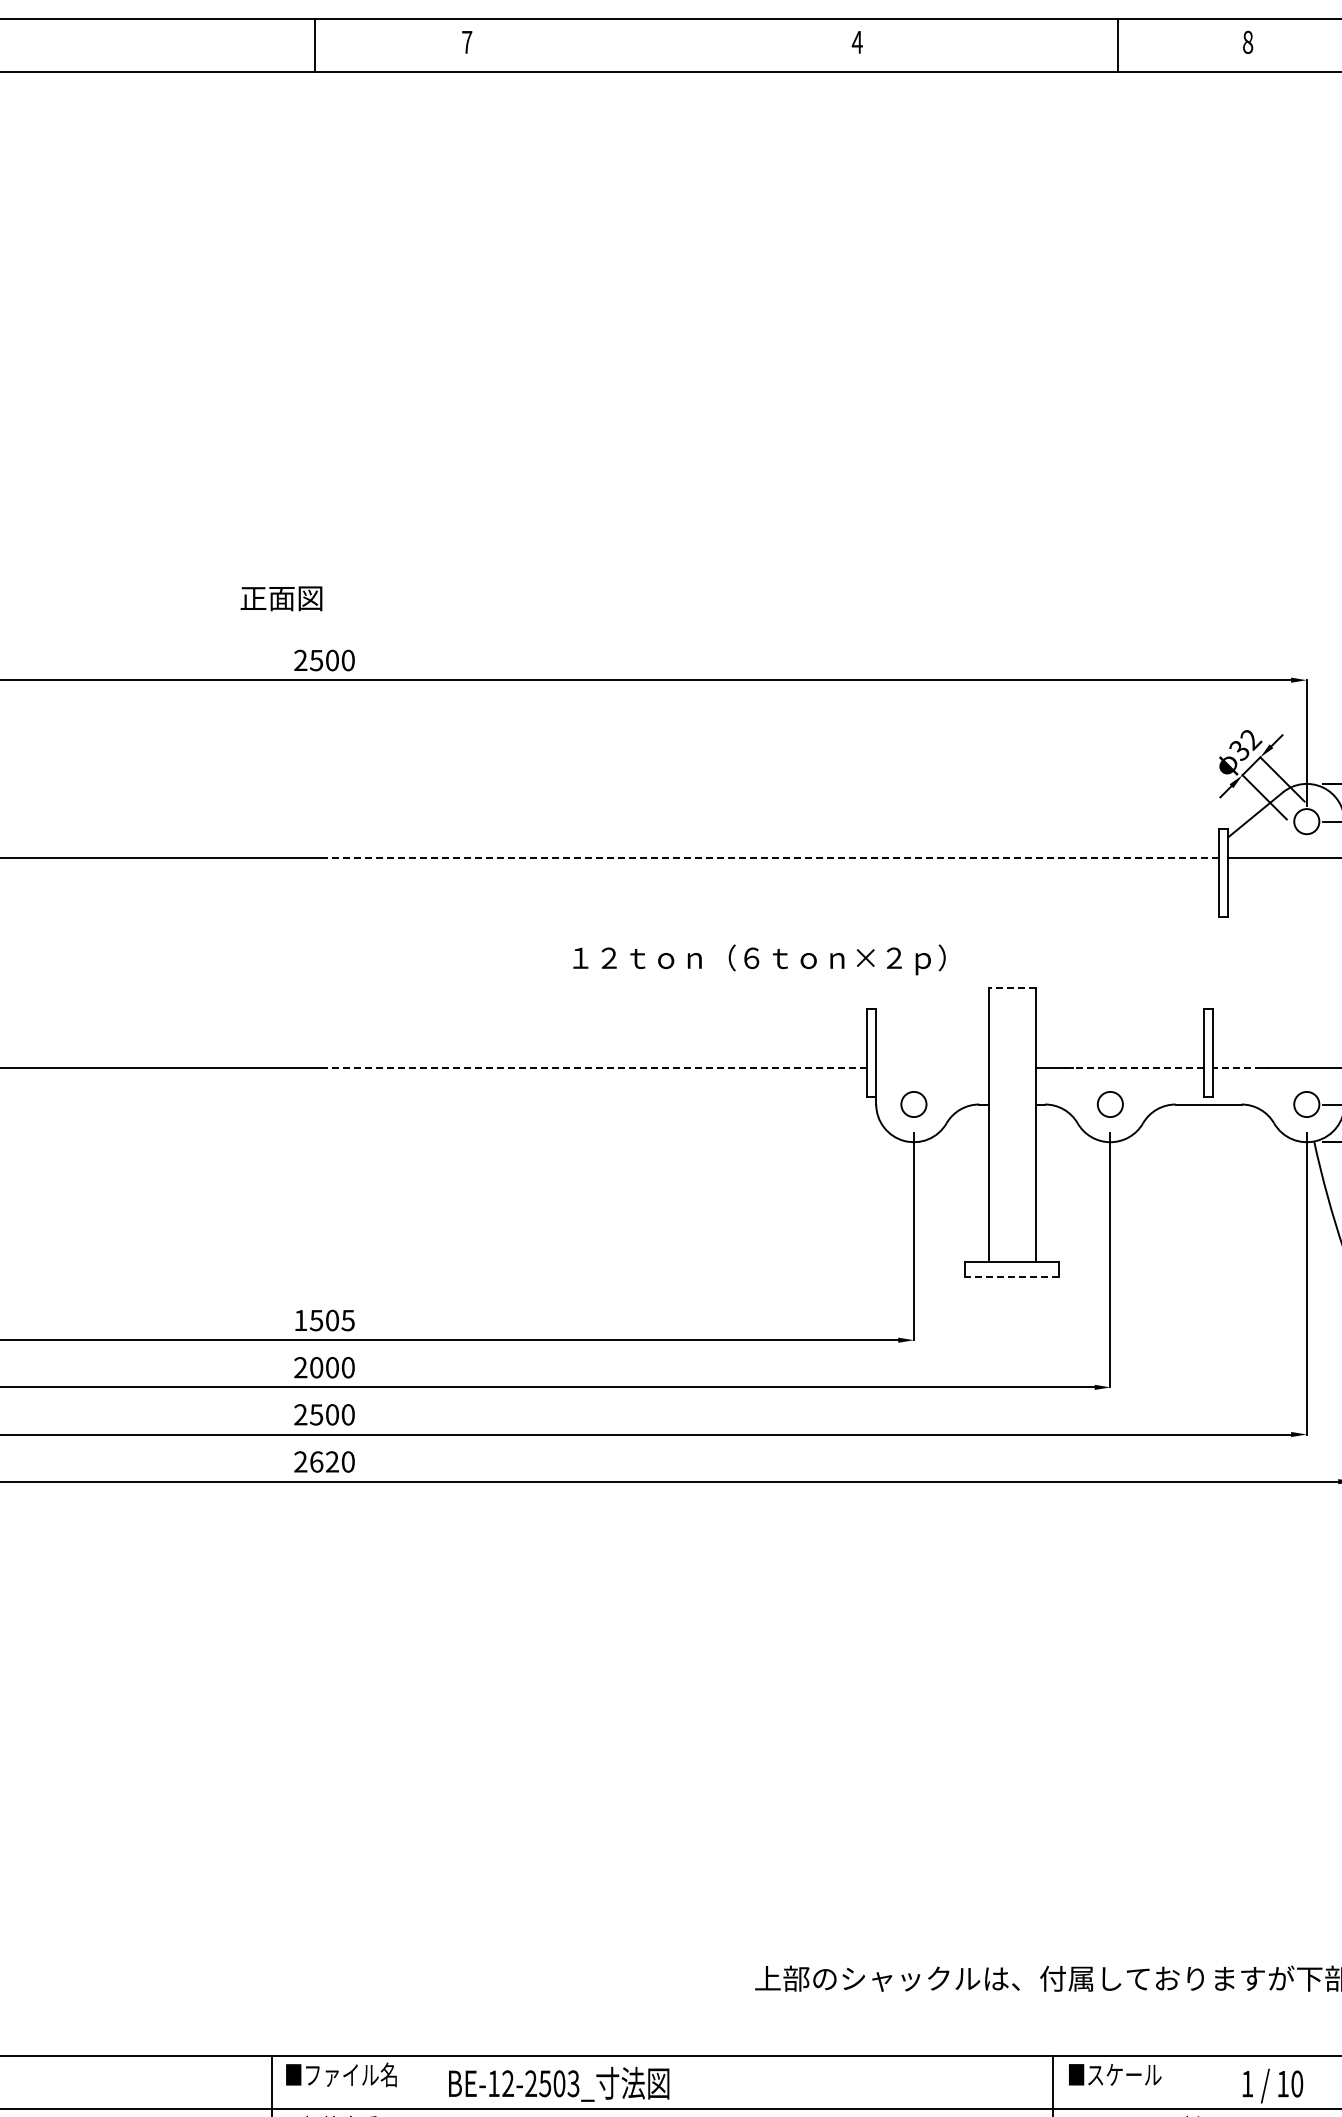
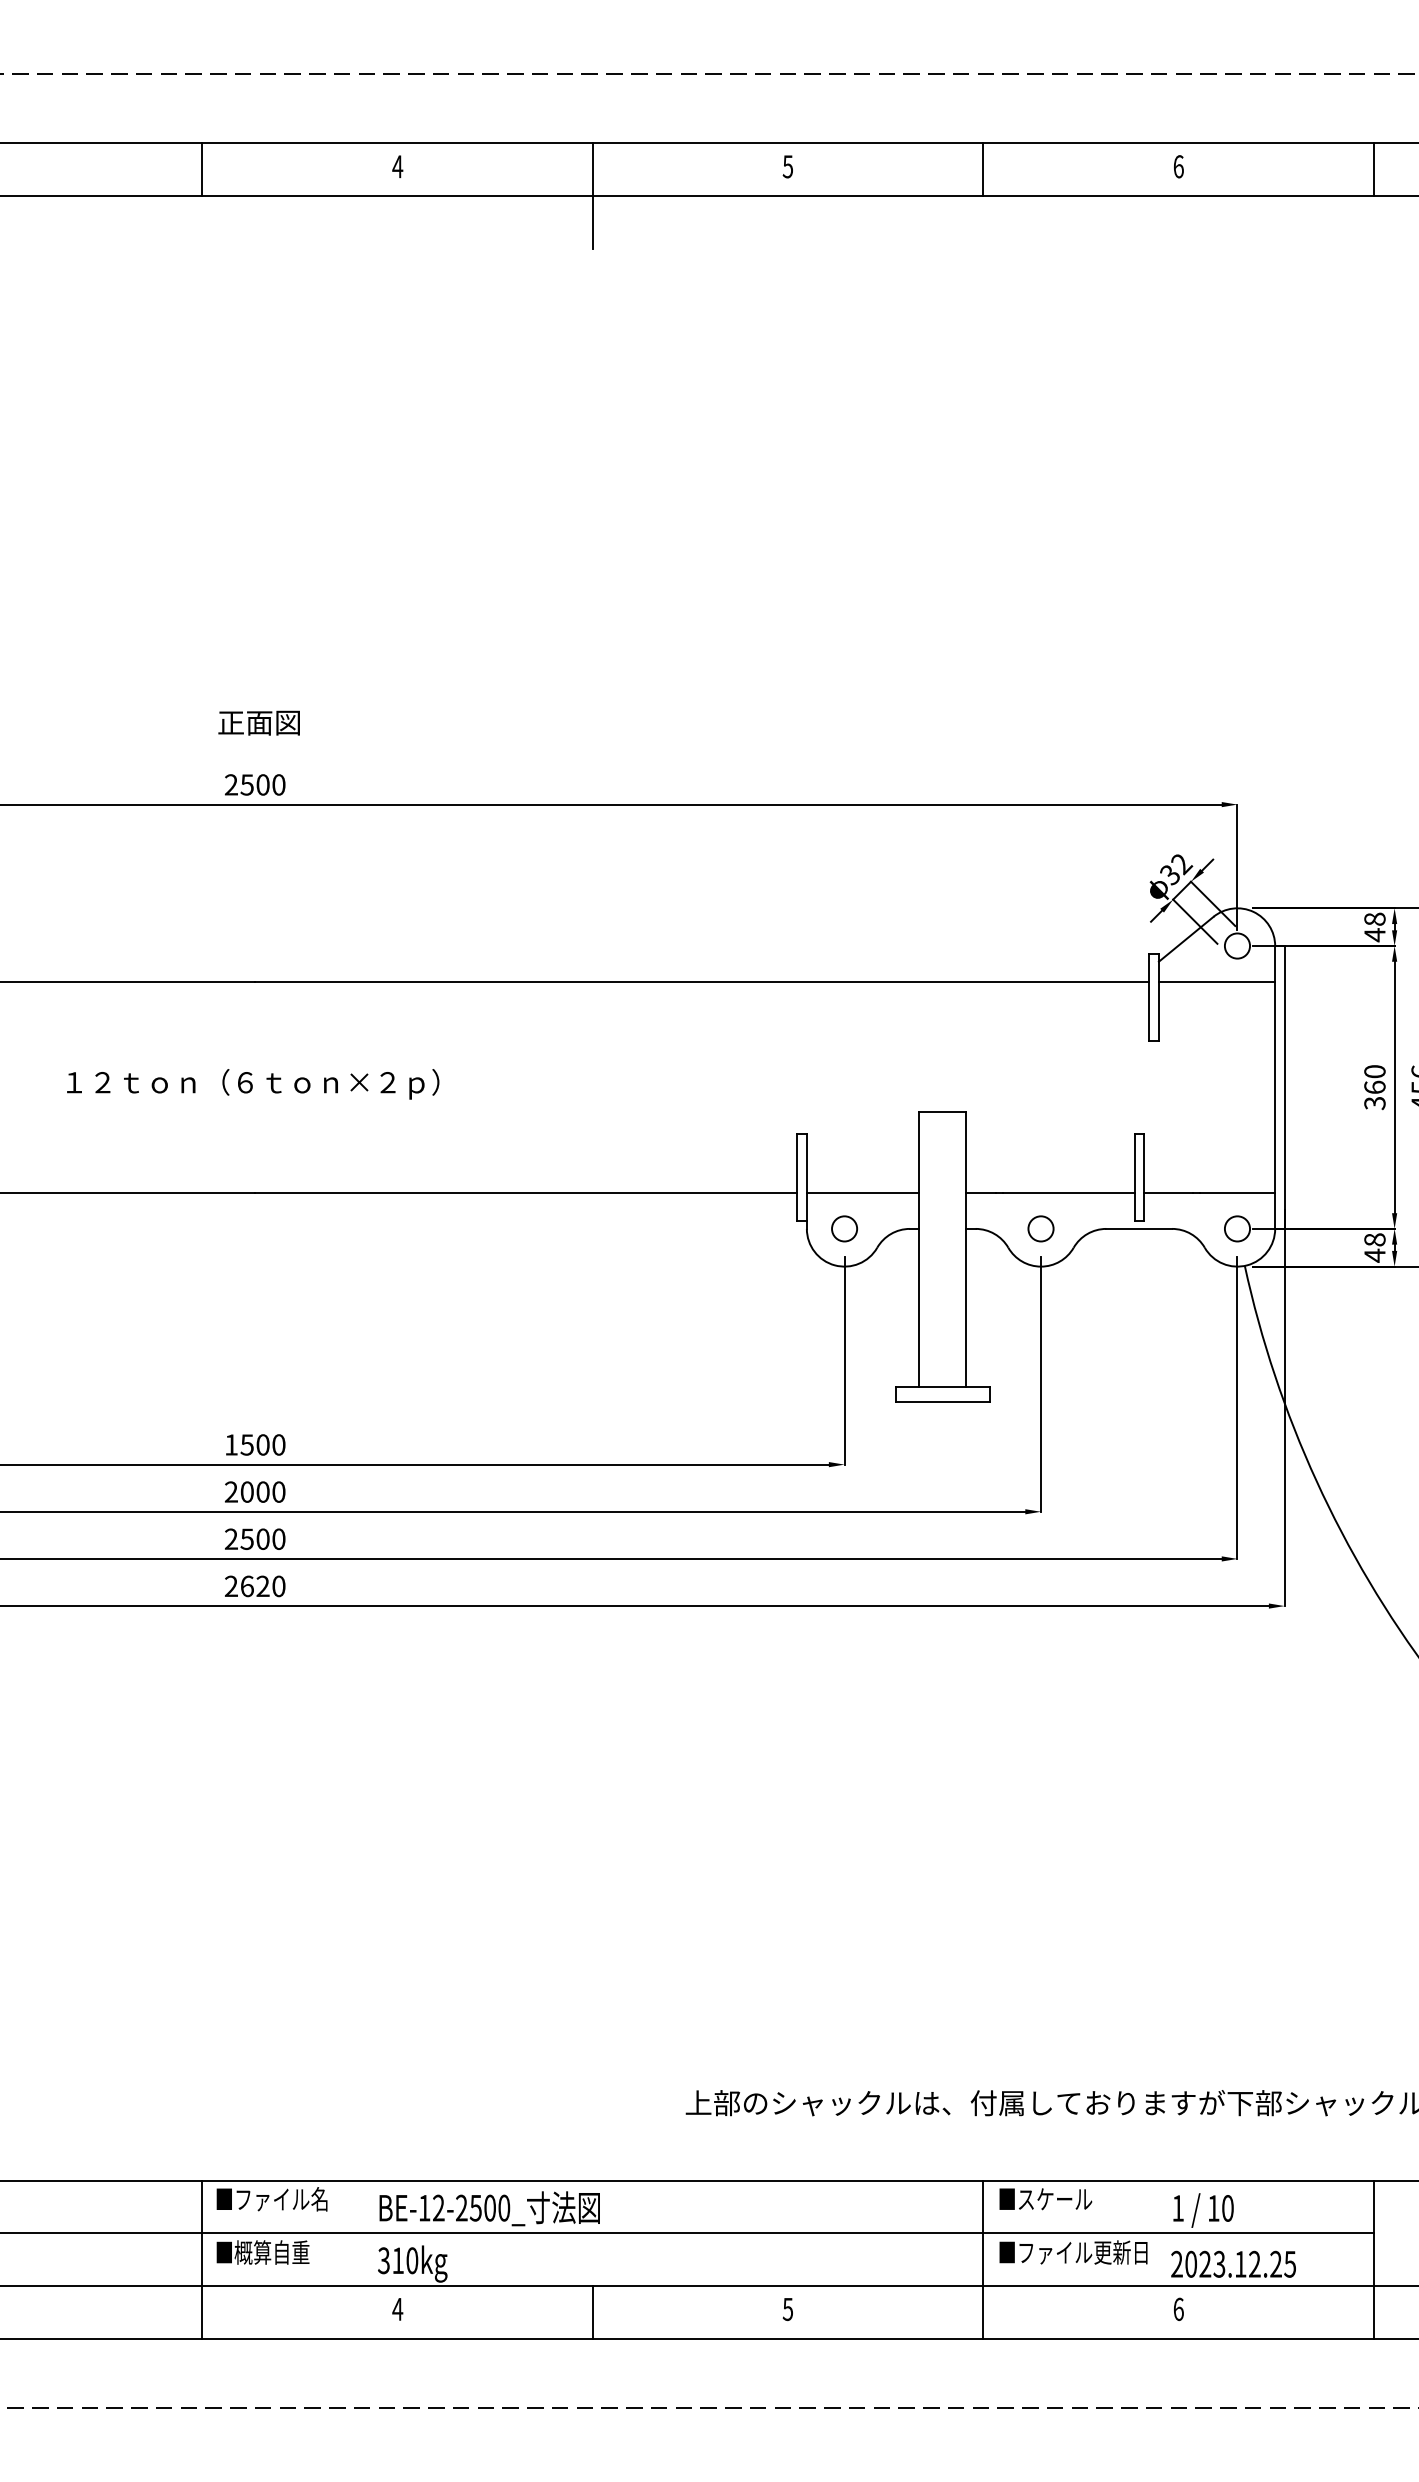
text: (466, 42) -> (397, 166), 7 -> 4
text: (856, 42) -> (787, 166), 4 -> 5
text: (1247, 42) -> (1178, 166), 8 -> 6
line: (314, 45) -> (202, 169), moved
line: (1117, 45) -> (983, 169), moved
line: (661, 71) -> (592, 195), added
text: (280, 598) -> (258, 722), moved
line: (770, 858) -> (701, 982), dashed -> solid
text: (759, 960) -> (253, 1084), moved
line: (1011, 988) -> (942, 1112), dashed -> solid
line: (594, 1068) -> (525, 1192), dashed -> solid
line: (931, 1068) -> (862, 1192), added
line: (1137, 1068) -> (1068, 1192), dashed -> solid
line: (1236, 1068) -> (1167, 1192), dashed -> solid
line: (1011, 1277) -> (942, 1401), dashed -> solid
text: (347, 1320) -> (278, 1444), 1505 -> 1500
text: (573, 2083) -> (504, 2207), BE-12-2503_ -> BE-12-2500_

